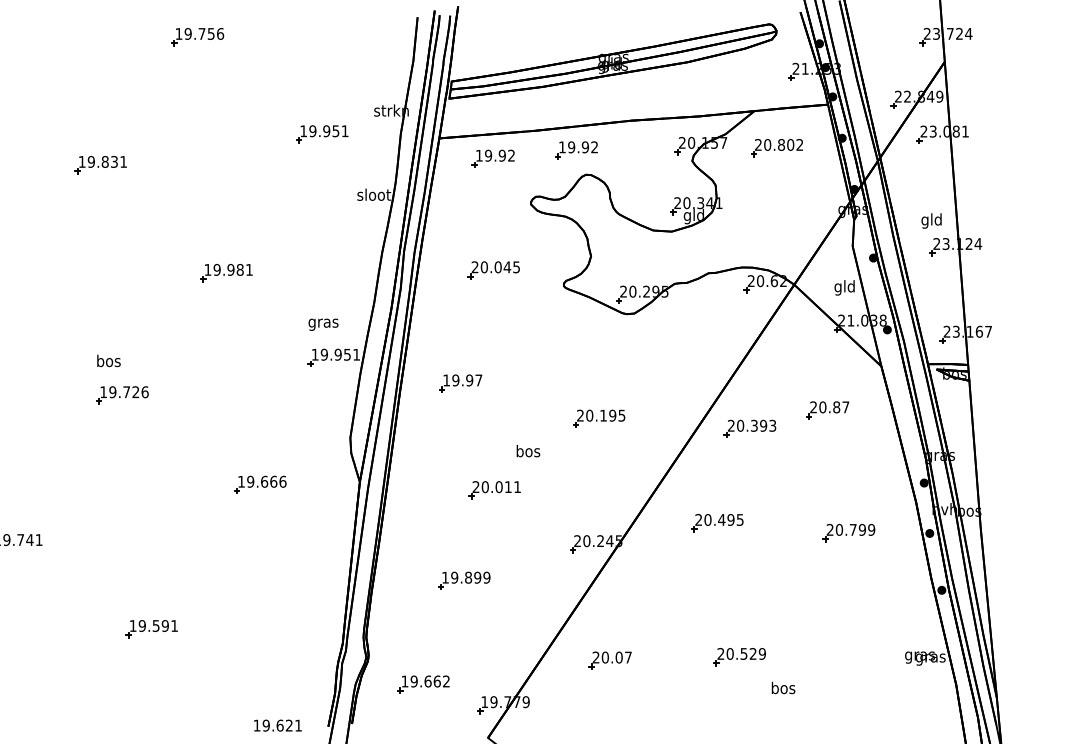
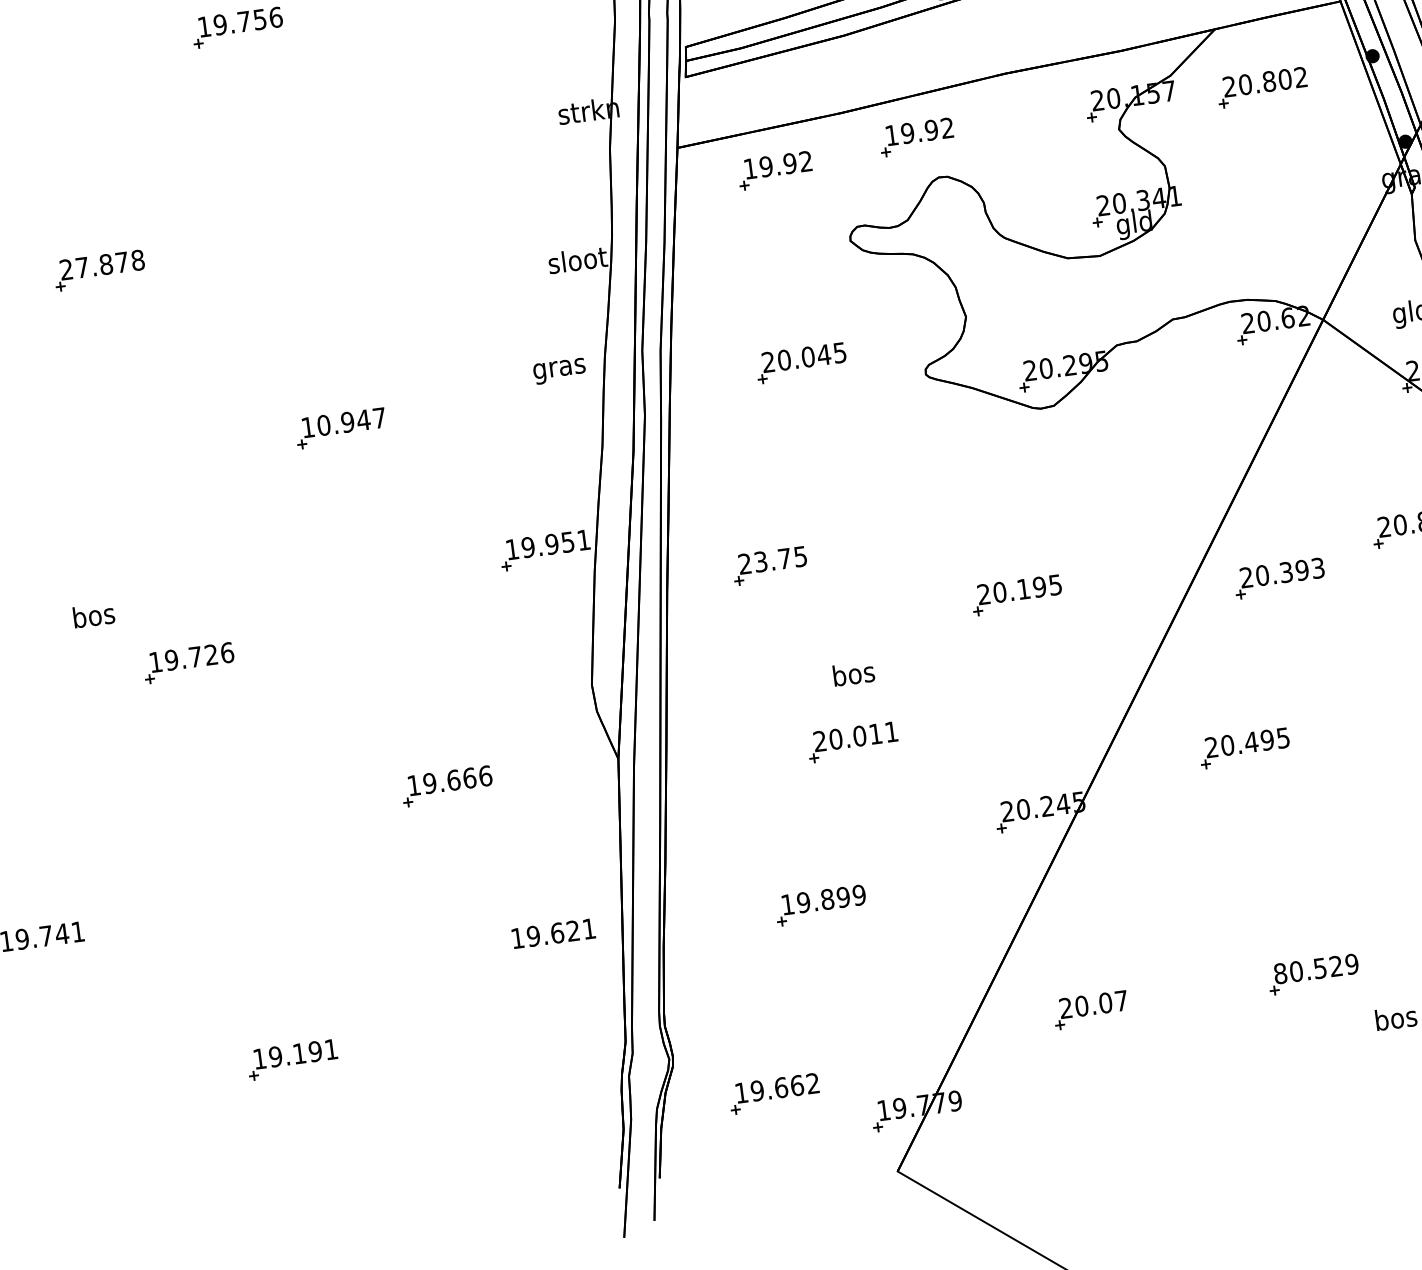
part: (322, 134) -> (474, 167), removed
text: (102, 161) -> (101, 264), 19.831 -> 27.878
text: (232, 269) -> (350, 421), 19.981 -> 10.947
text: (323, 324) -> (559, 370), moved
text: (108, 360) -> (93, 614), moved
text: (462, 380) -> (772, 560), 19.97 -> 23.75
text: (528, 451) -> (854, 674), moved
text: (155, 625) -> (298, 1052), 19.591 -> 19.191
text: (720, 653) -> (1279, 972), 20.529 -> 80.529
text: (277, 725) -> (552, 933), moved

